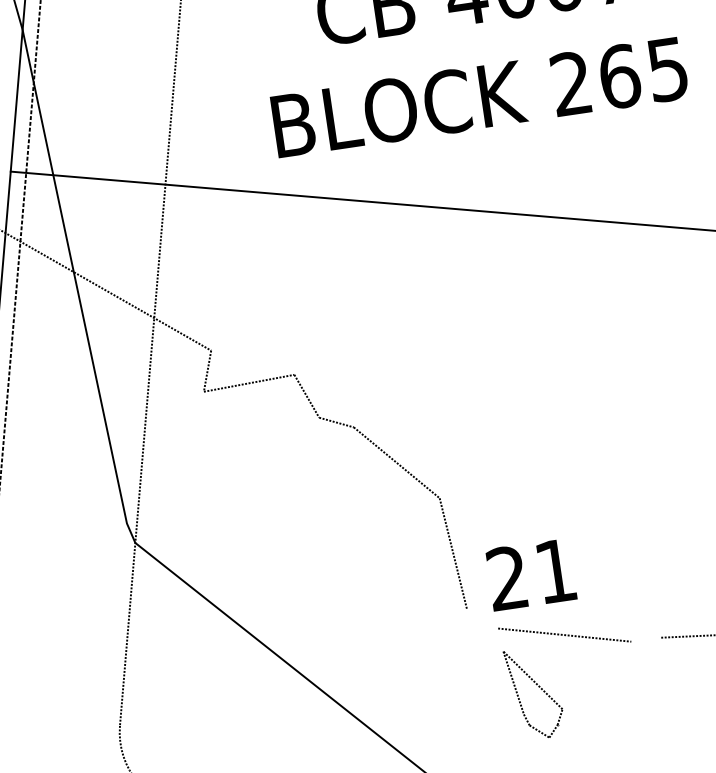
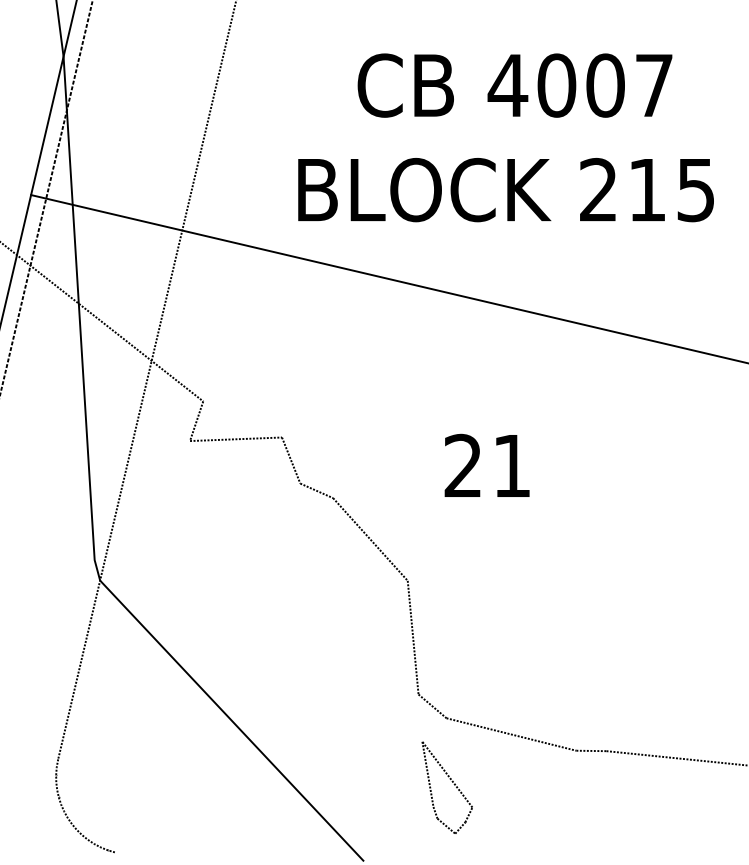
text: (619, 76) -> (647, 189), 265 -> 215
text: (530, 573) -> (486, 464), moved
line: (482, 618) -> (432, 706), added
line: (646, 639) -> (591, 750), added
part: (540, 689) -> (453, 784), moved

